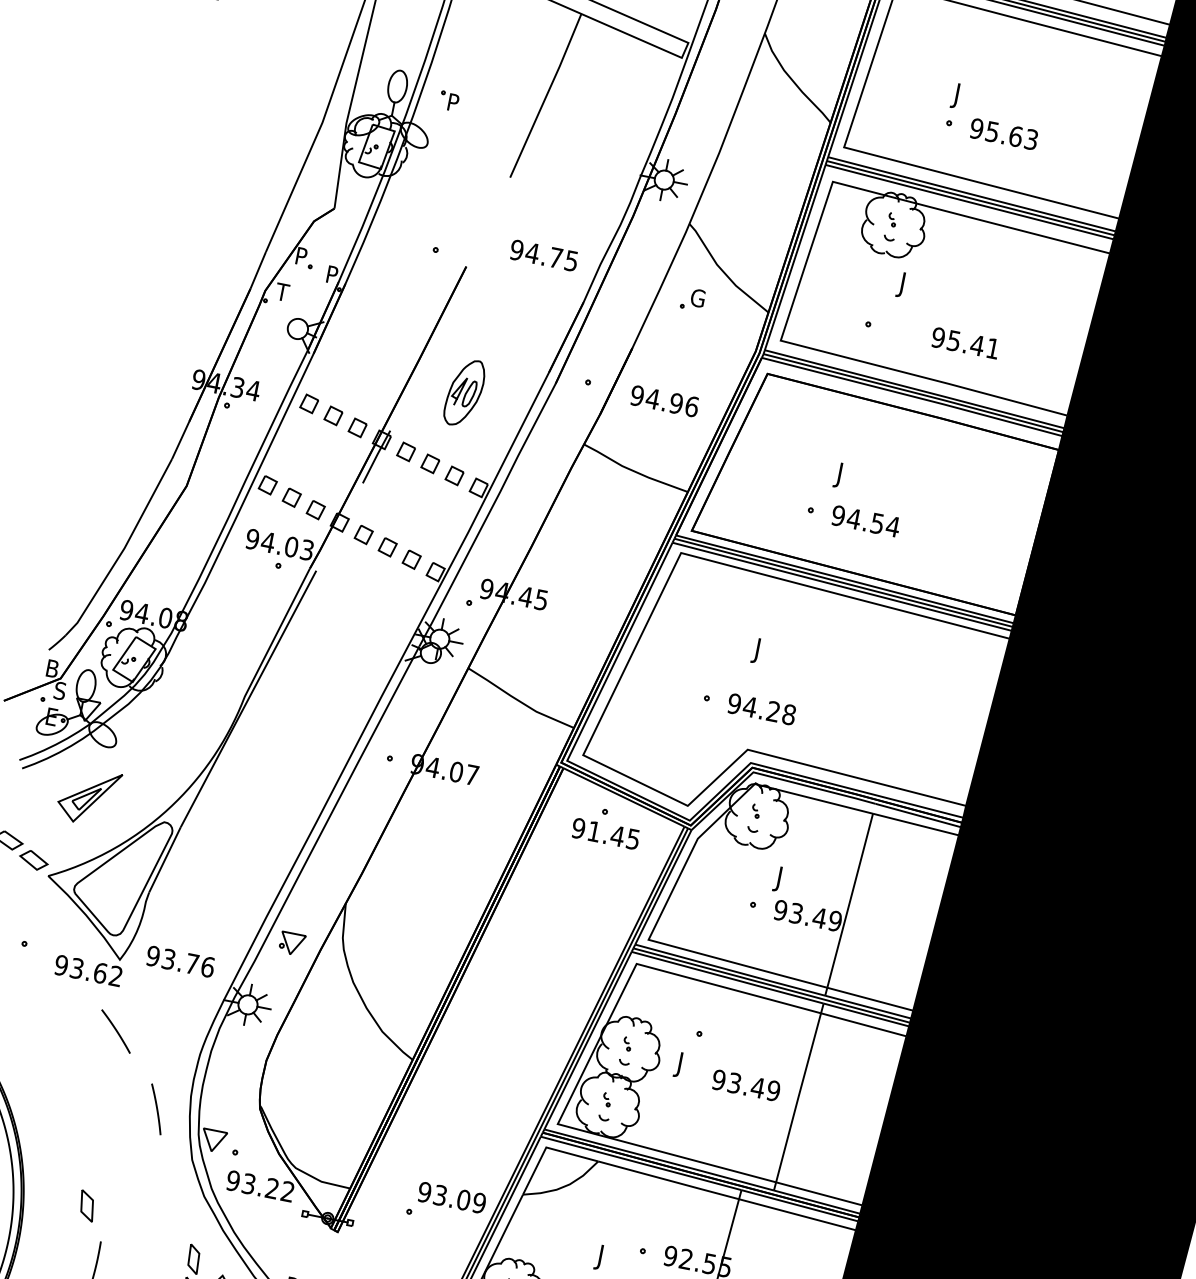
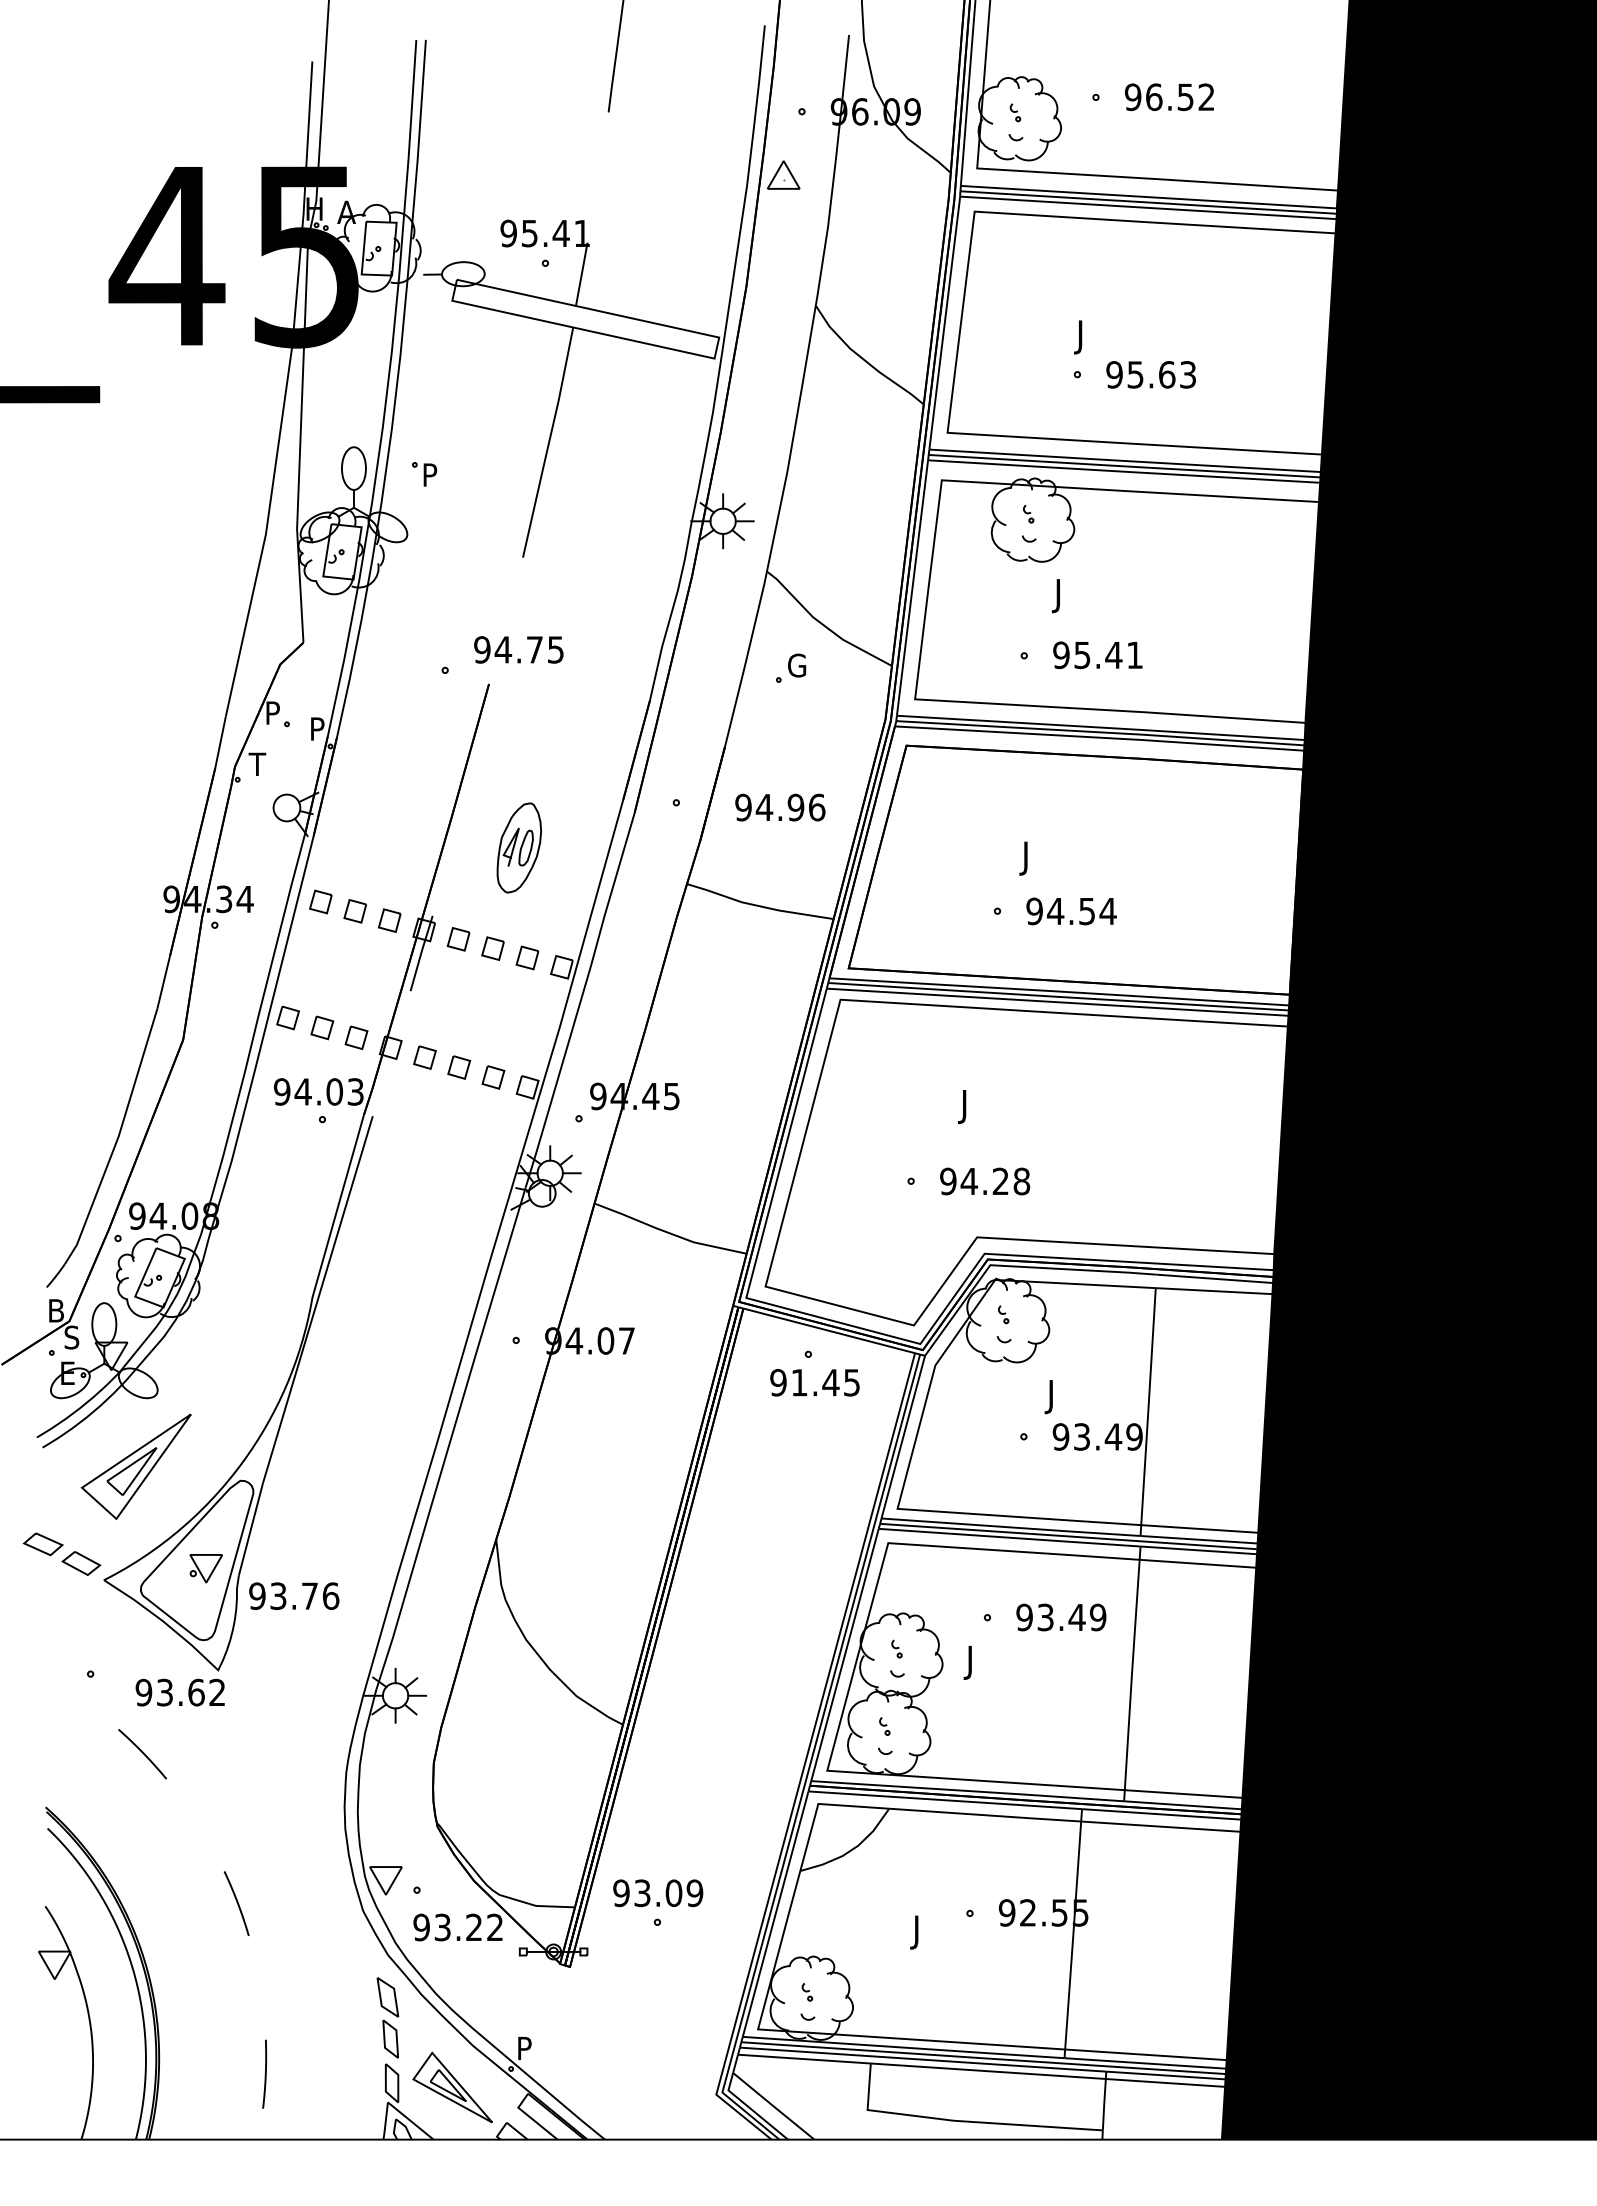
text: (543, 255) -> (518, 649), moved
text: (965, 343) -> (1097, 655), moved
part: (88, 796) -> (135, 1466), size x1.43
part: (291, 943) -> (205, 1568), moved
text: (180, 961) -> (294, 1595), moved
curve: (116, 1031) -> (142, 1753), moved
text: (746, 1085) -> (1061, 1617), moved
curve: (156, 1108) -> (236, 1902), moved
text: (452, 1198) -> (658, 1893), moved
part: (86, 1205) -> (387, 1997), moved

